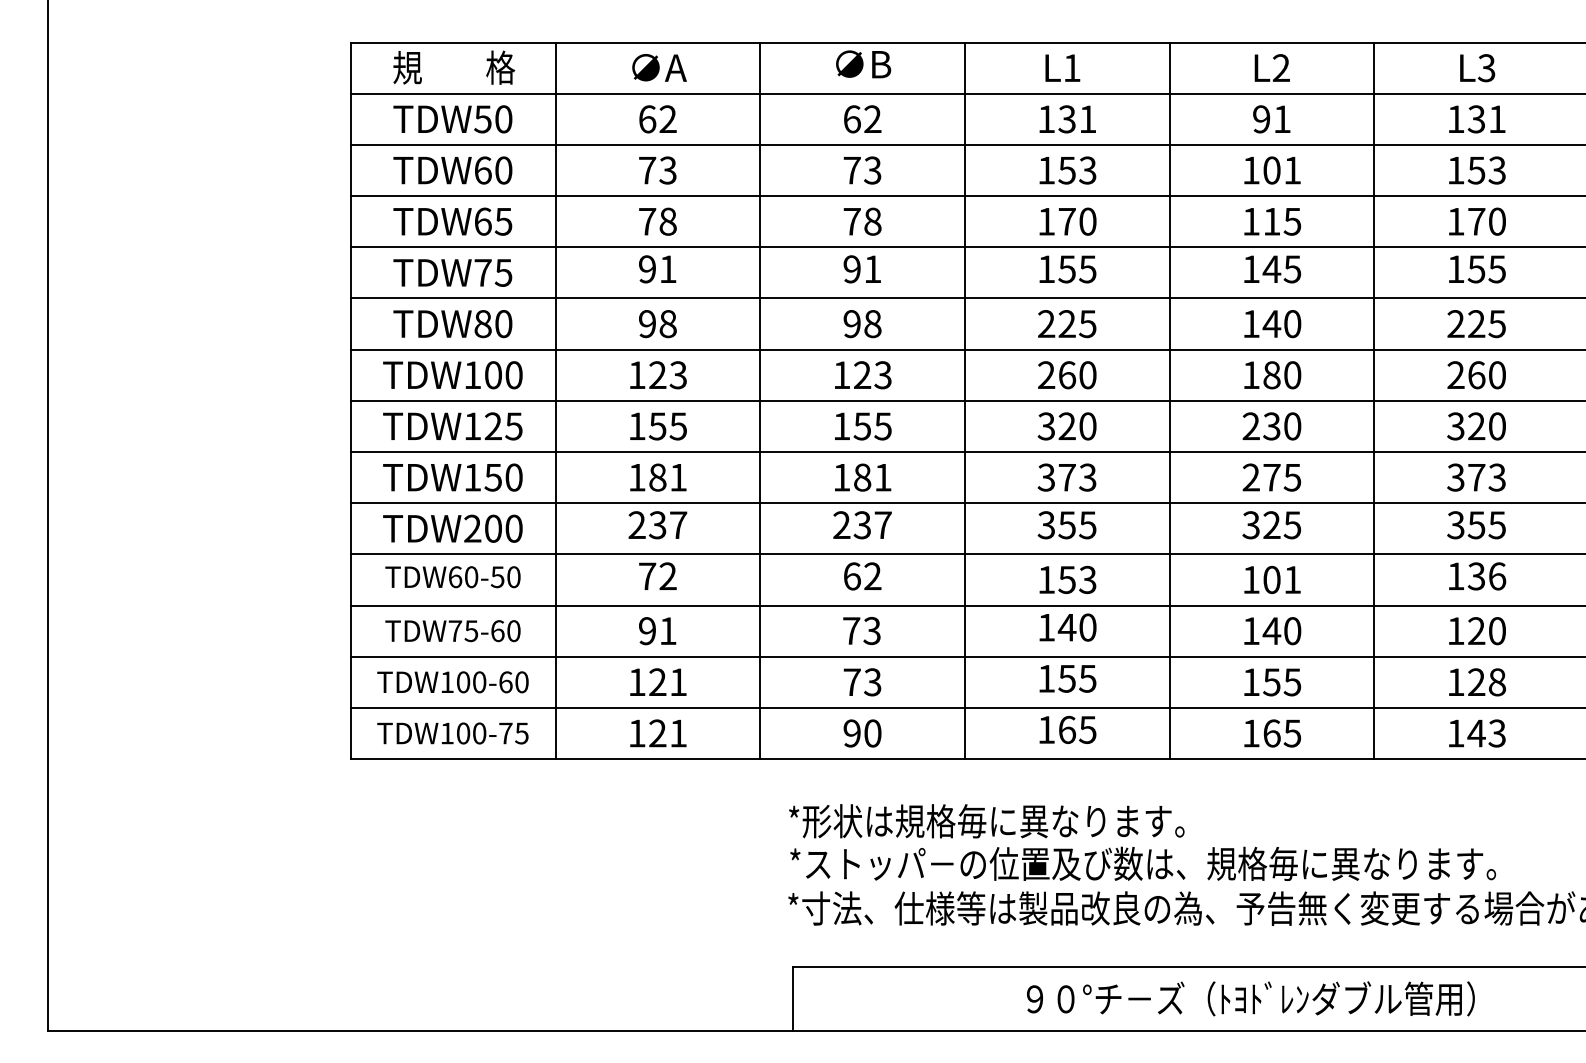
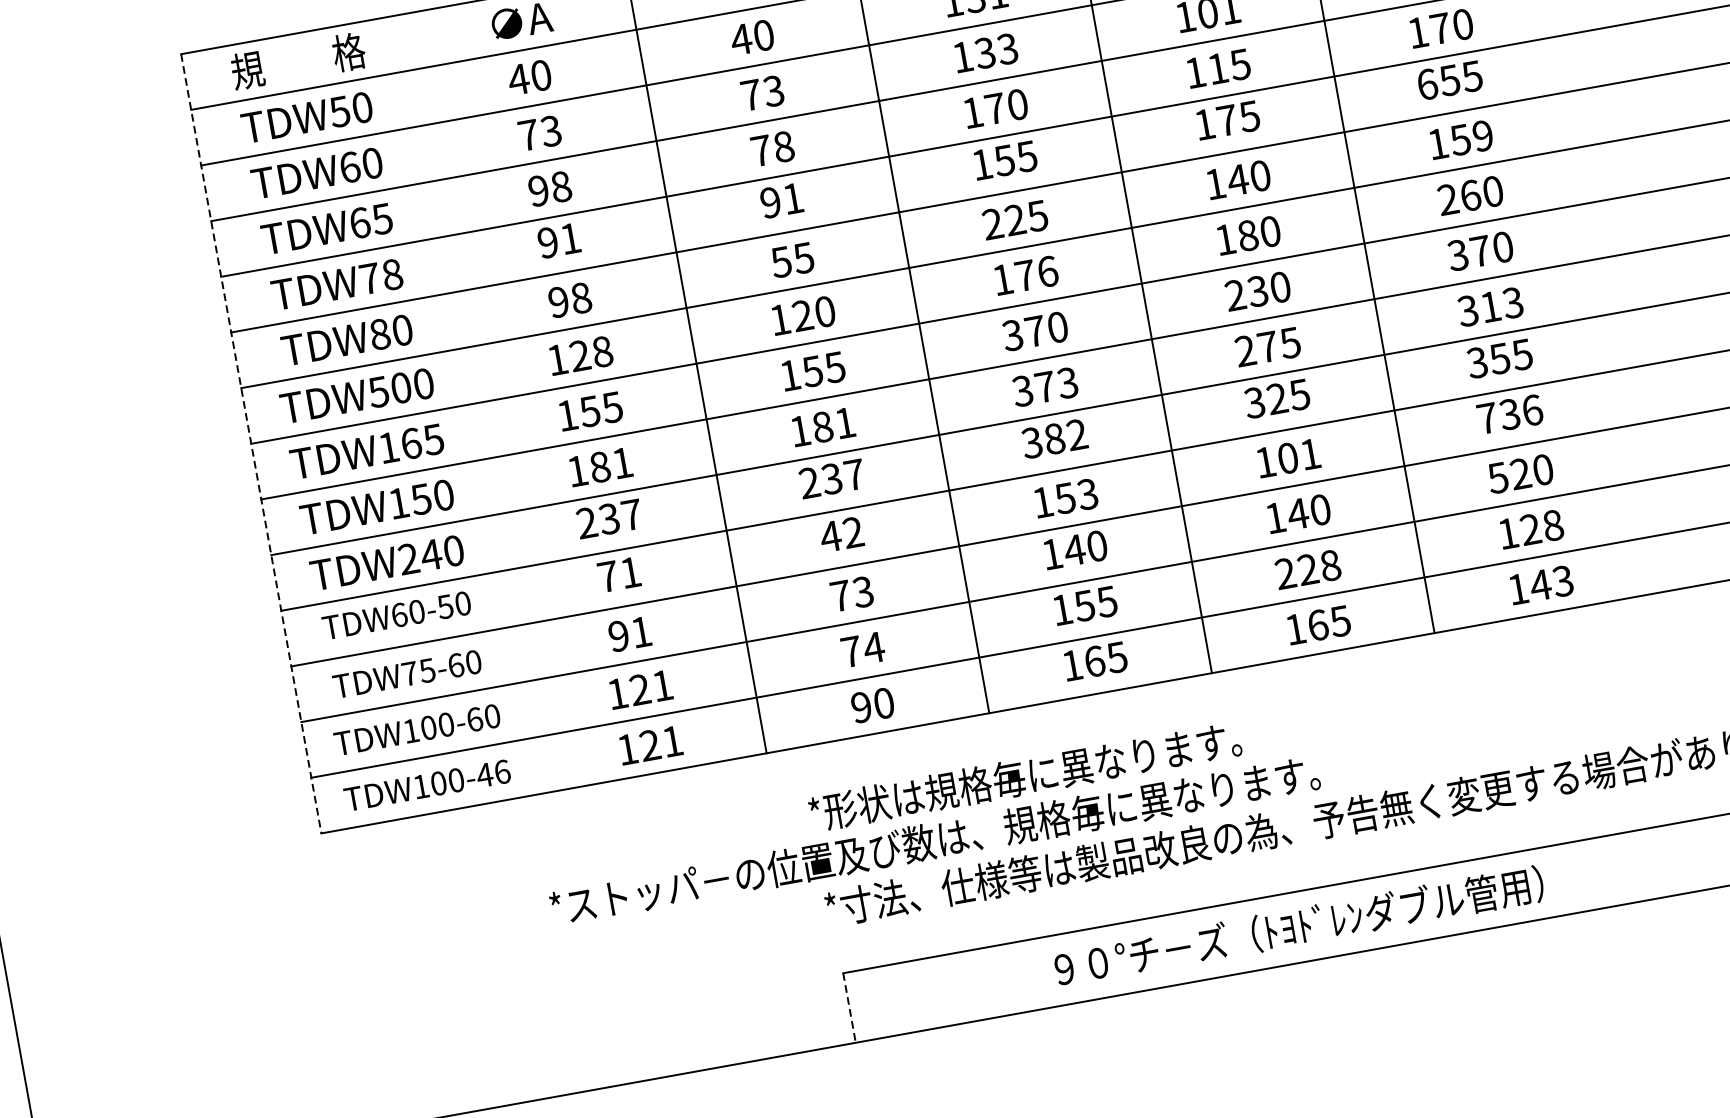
text: (657, 119) -> (529, 77), 62 -> 40
text: (861, 119) -> (751, 37), 62 -> 40
text: (1066, 170) -> (984, 53), 153 -> 133
text: (647, 221) -> (538, 190), 78 -> 98
text: (1271, 268) -> (1226, 119), 145 -> 175
text: (1456, 269) -> (1427, 84), 155 -> 655
text: (503, 272) -> (392, 274), TDW75 -> TDW78
text: (862, 324) -> (792, 260), 98 -> 55
text: (1476, 324) -> (1460, 140), 225 -> 159
text: (472, 375) -> (378, 392), TDW100 -> TDW500
text: (678, 375) -> (602, 352), 123 -> 128
text: (882, 375) -> (824, 312), 123 -> 120
text: (1067, 375) -> (1025, 276), 260 -> 176
line: (555, 400) -> (473, 403), removed
line: (350, 401) -> (250, 444), solid -> dashed
text: (1066, 425) -> (1034, 330), 320 -> 370
text: (1476, 425) -> (1480, 250), 320 -> 370
text: (493, 426) -> (411, 443), TDW125 -> TDW165
text: (1476, 477) -> (1490, 306), 373 -> 313
text: (1077, 525) -> (1065, 437), 355 -> 382
text: (493, 528) -> (431, 554), TDW200 -> TDW240
text: (667, 575) -> (629, 571), 72 -> 71
text: (1455, 575) -> (1486, 417), 136 -> 736
text: (851, 576) -> (830, 536), 62 -> 42
text: (1455, 631) -> (1497, 478), 120 -> 520
text: (872, 682) -> (873, 648), 73 -> 74
text: (1271, 682) -> (1307, 569), 155 -> 228
text: (513, 733) -> (493, 773), TDW100-75 -> TDW100-46
text: (1142, 863) -> (934, 840), moved
text: (1250, 998) -> (1298, 926), moved
line: (793, 999) -> (849, 1008), solid -> dashed

